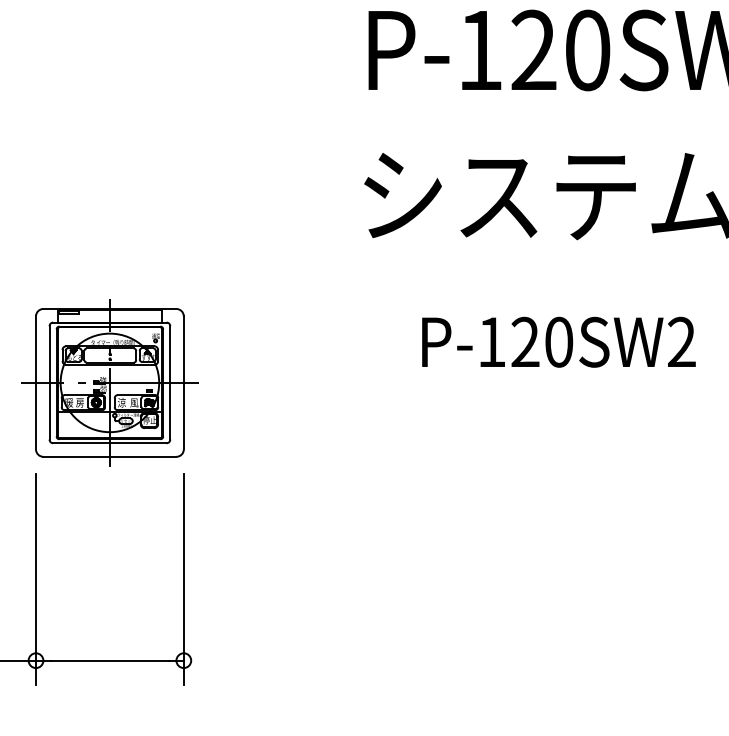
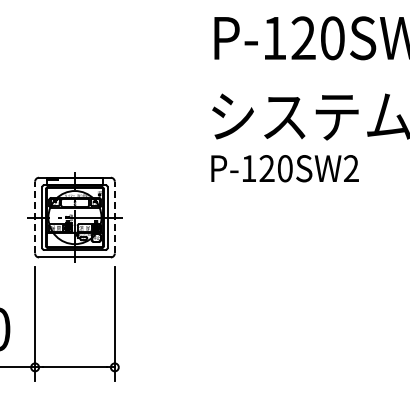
text: (557, 341) -> (284, 168), moved
line: (36, 382) -> (35, 217), solid -> dashed
line: (183, 382) -> (114, 217), solid -> dashed

